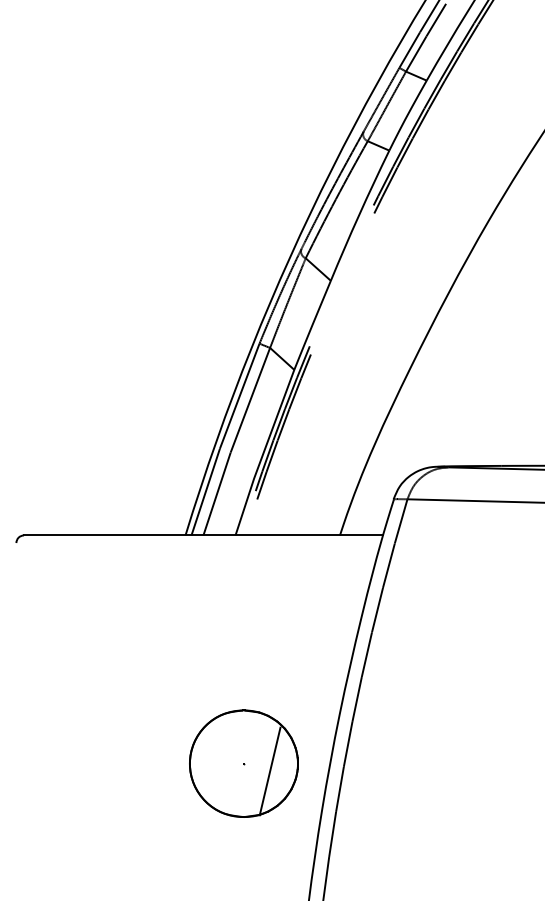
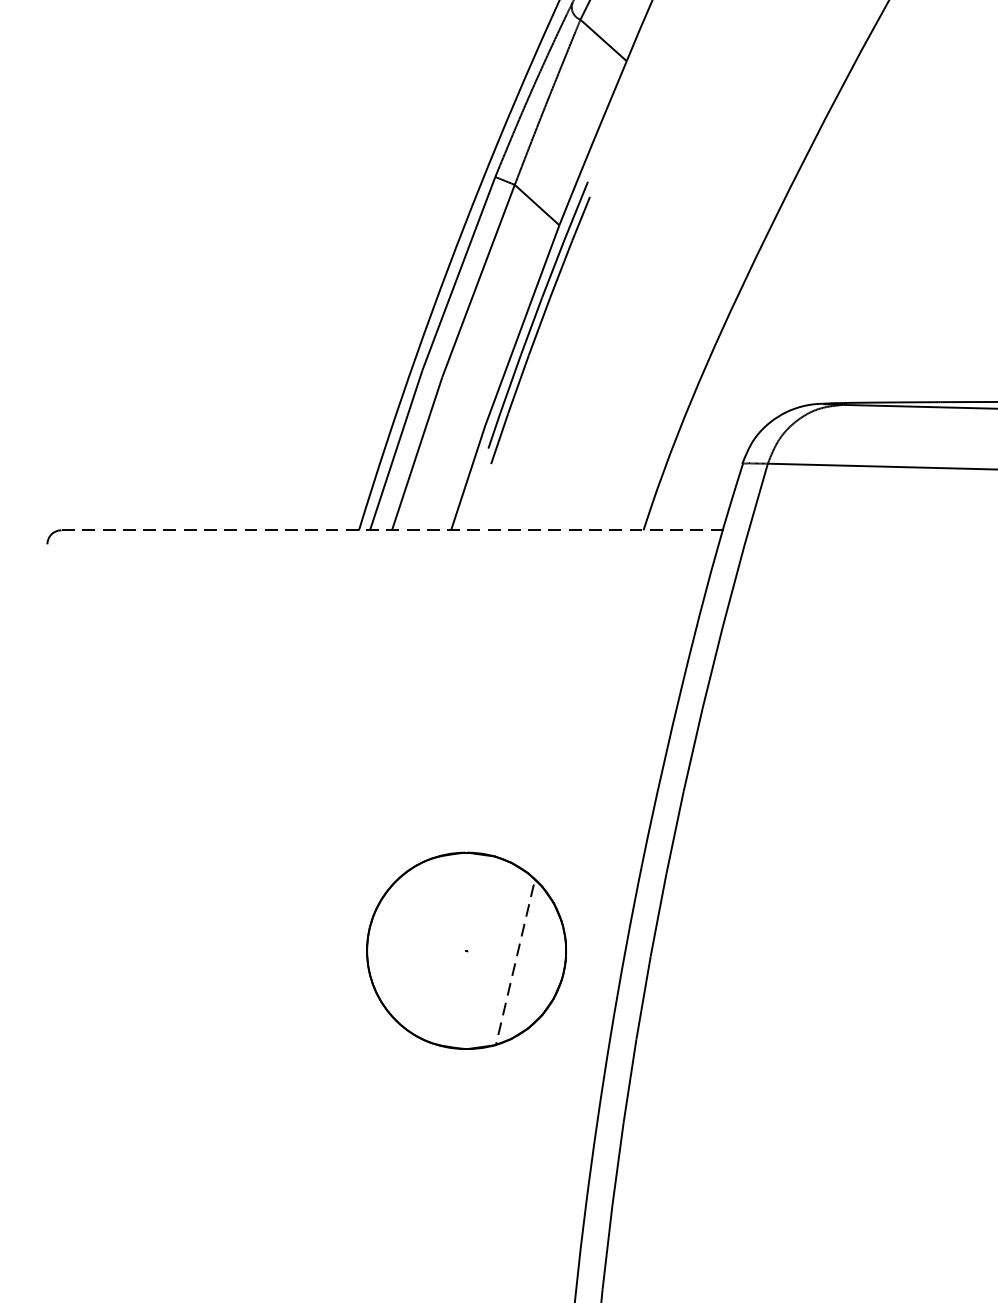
line: (203, 535) -> (392, 530), solid -> dashed
line: (270, 771) -> (515, 965), solid -> dashed

